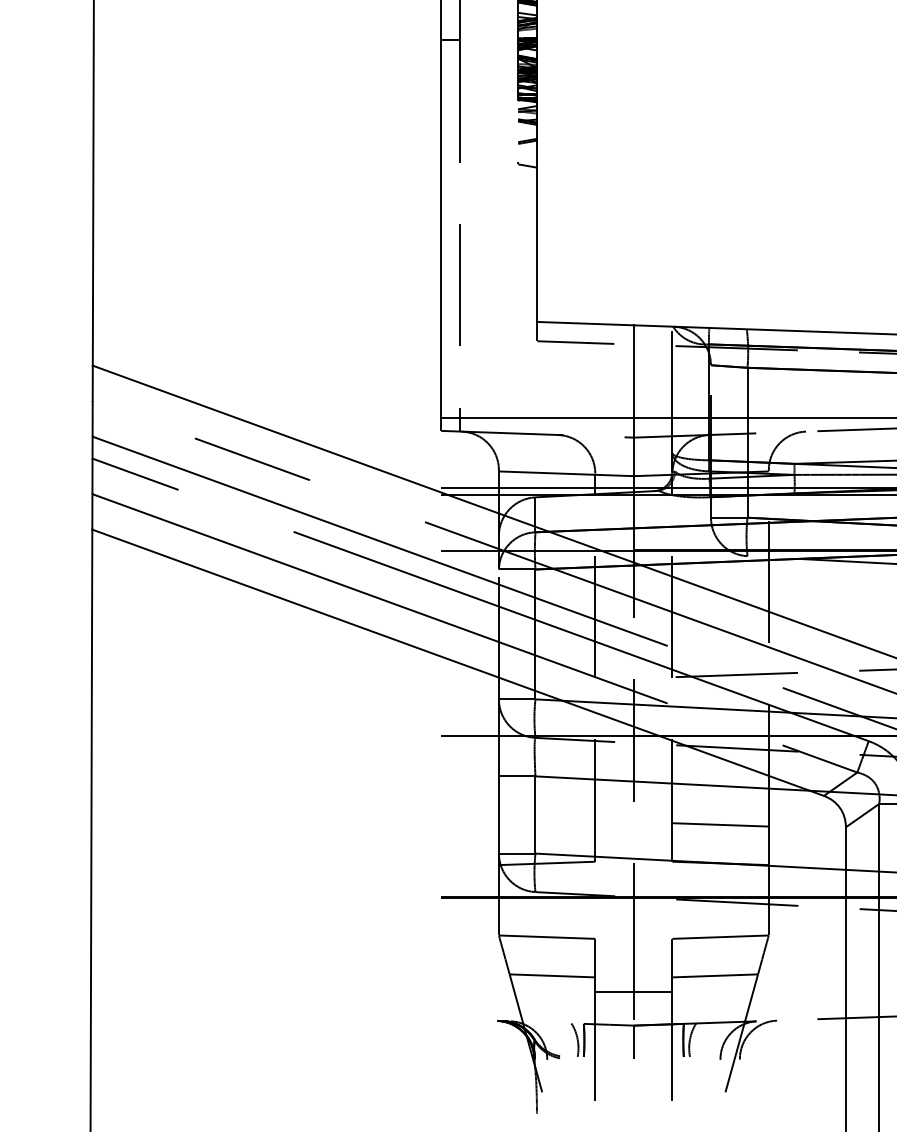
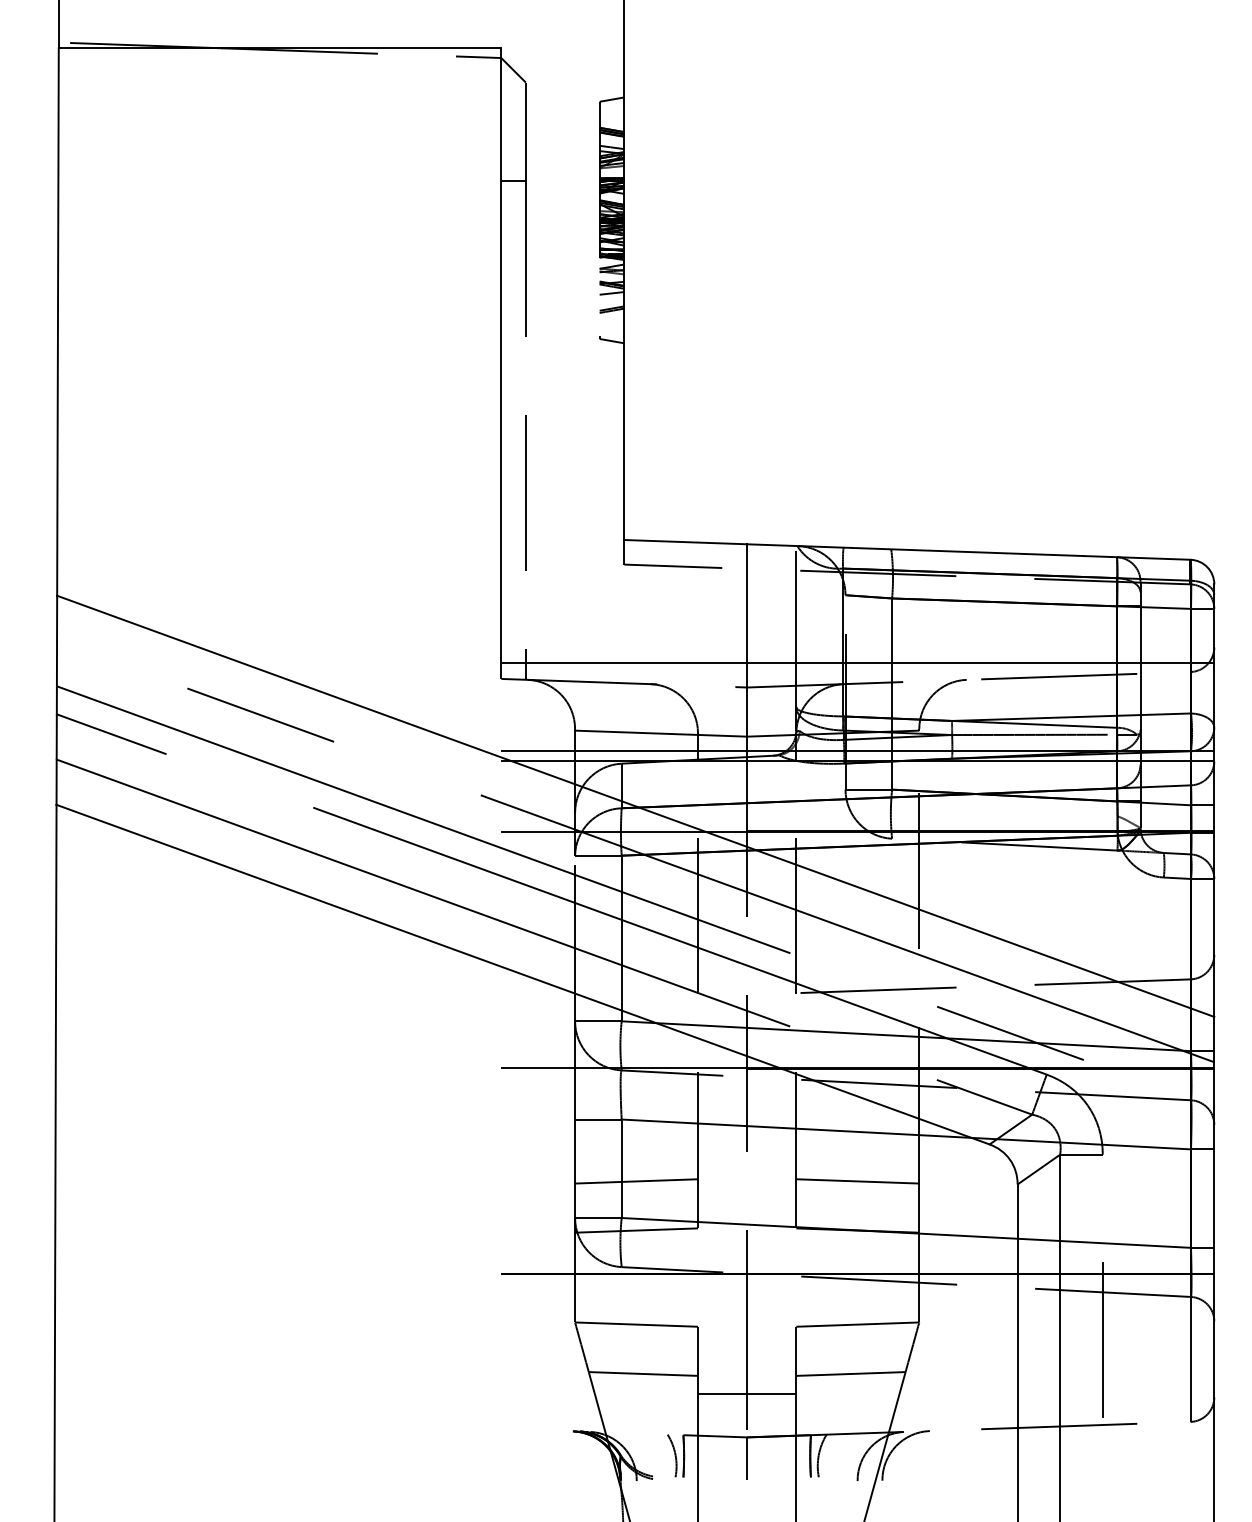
line: (527, 128) -> (611, 293), added
line: (547, 824) -> (636, 1181), added

